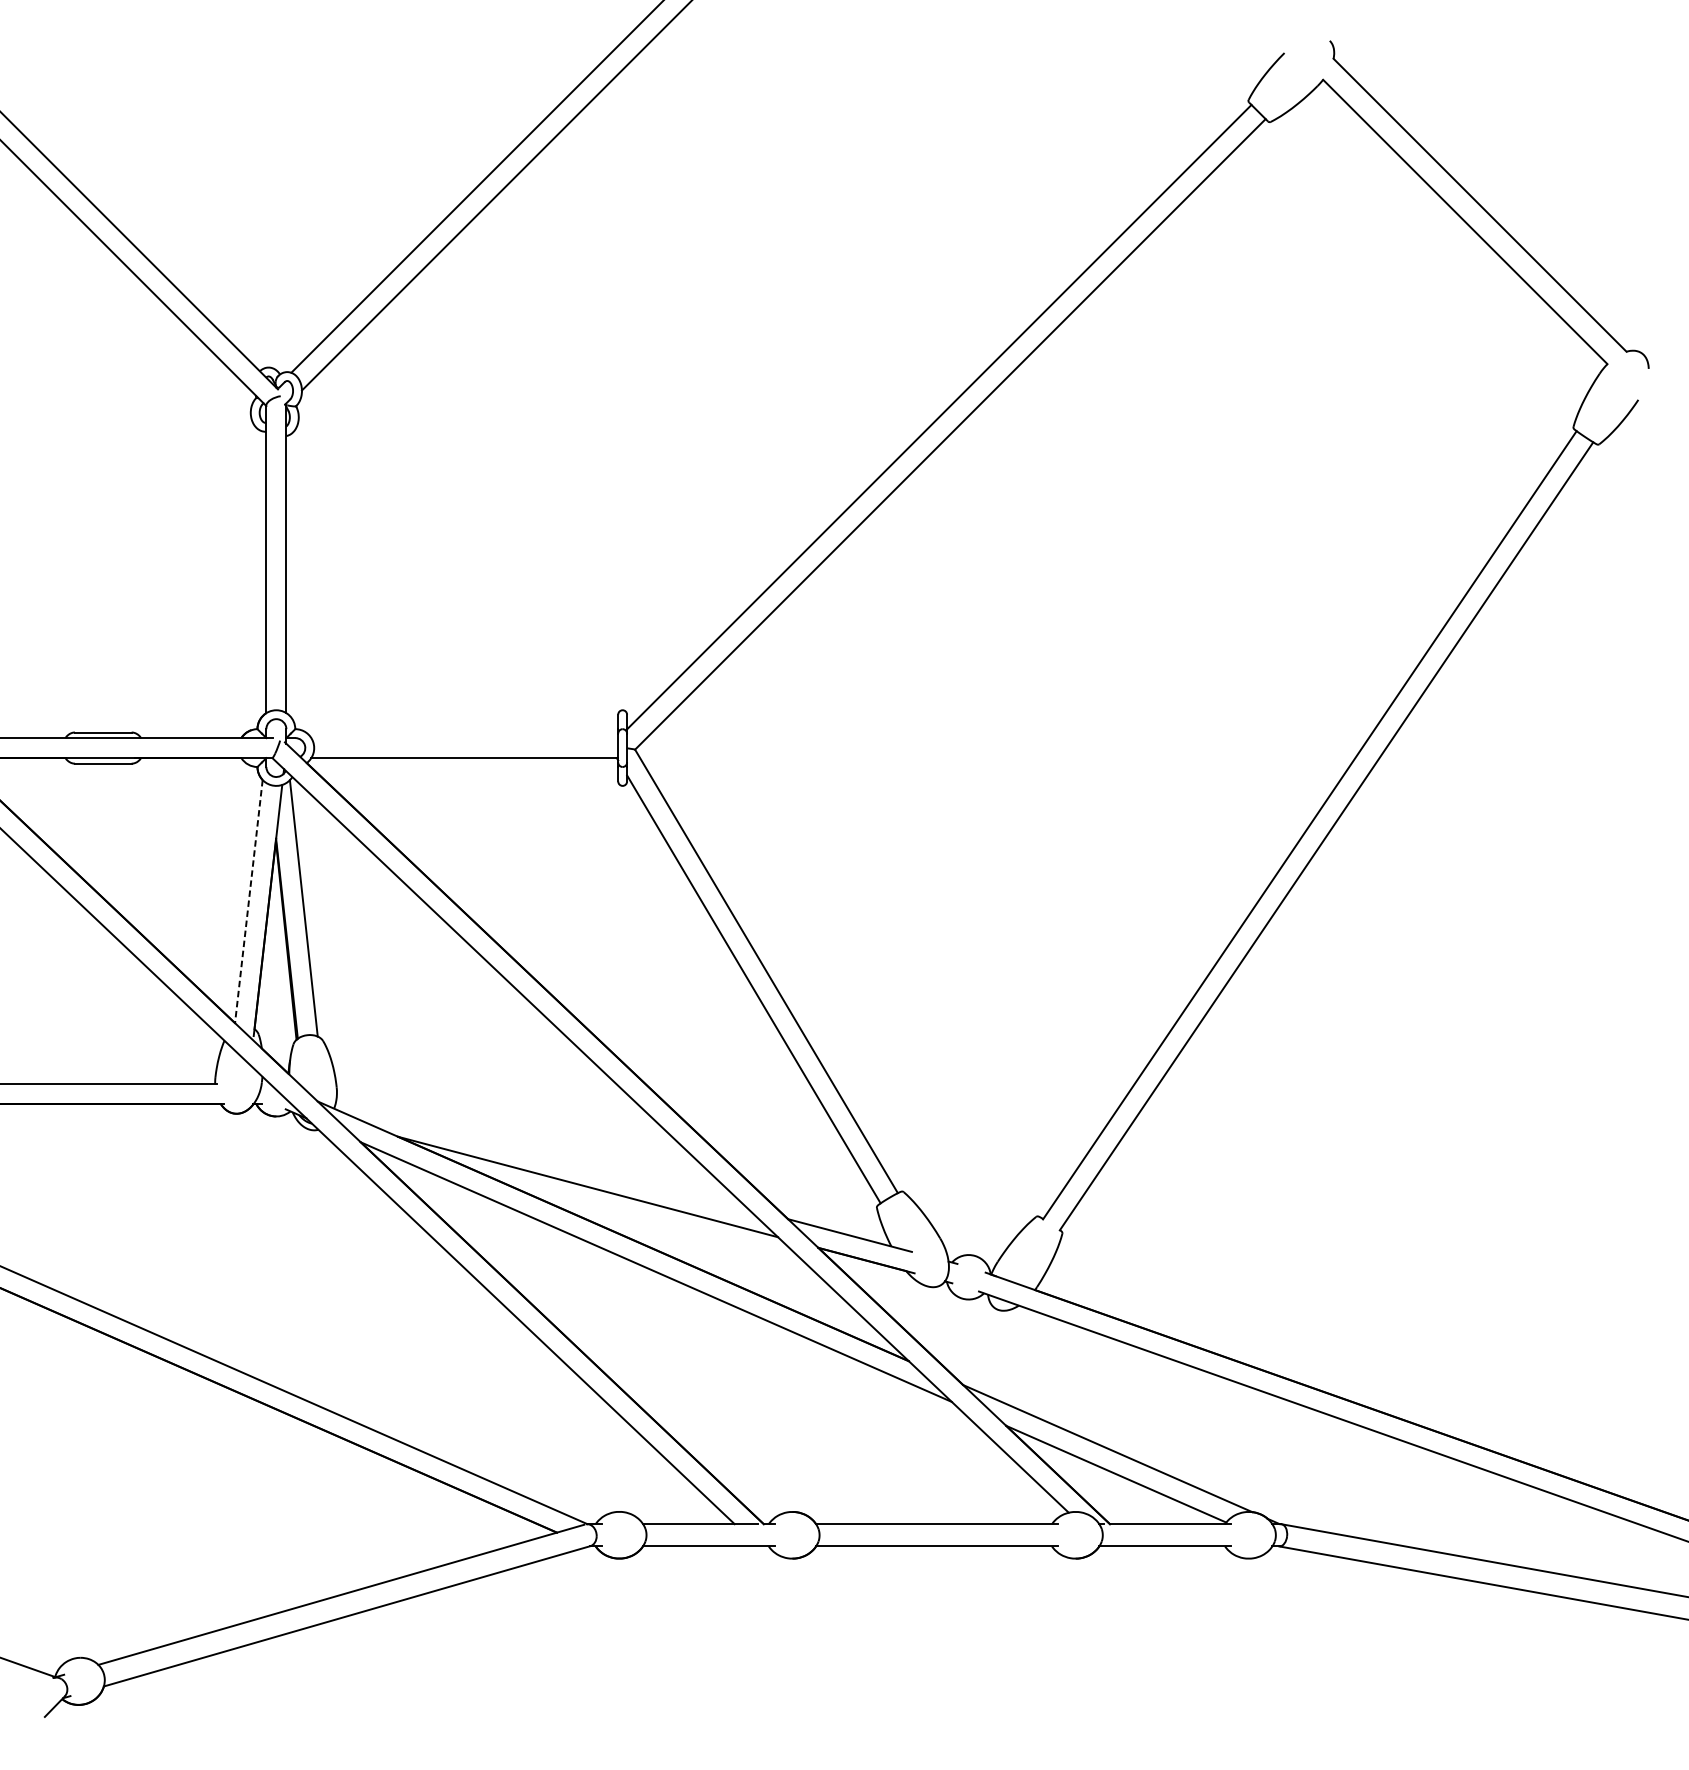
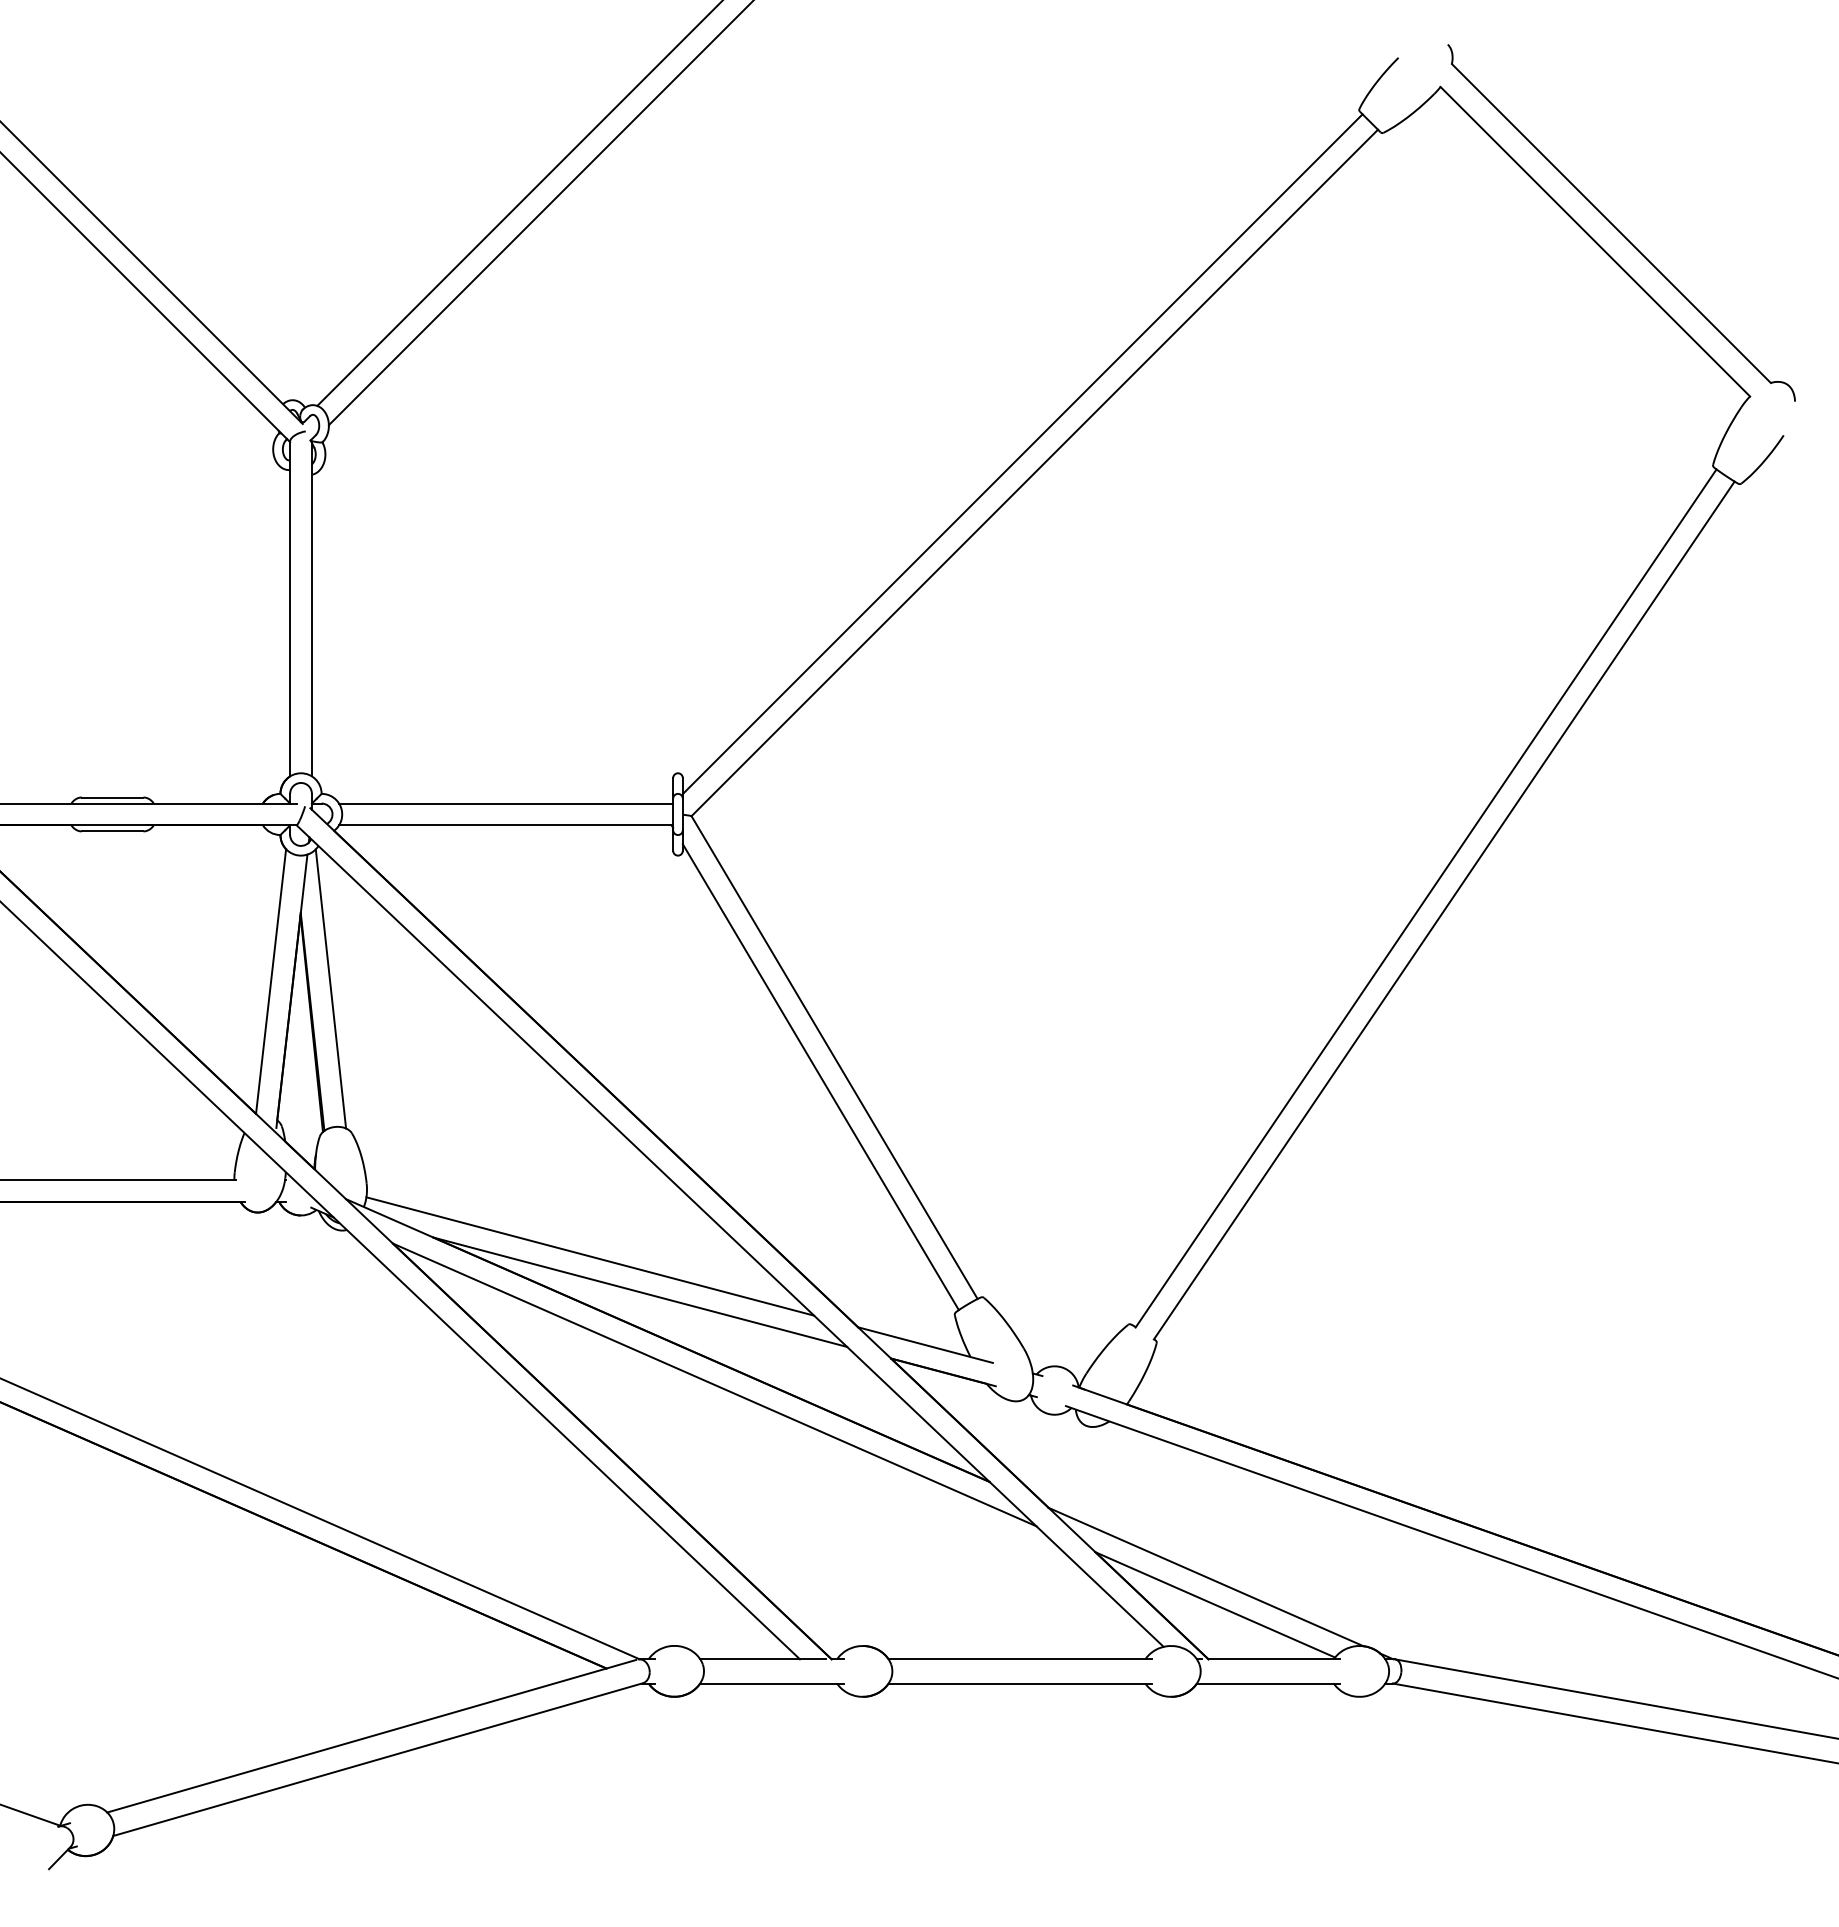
line: (465, 738) -> (506, 803), added
line: (249, 902) -> (271, 982), dashed -> solid
line: (542, 1154) -> (590, 1256), added

